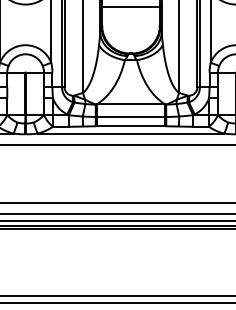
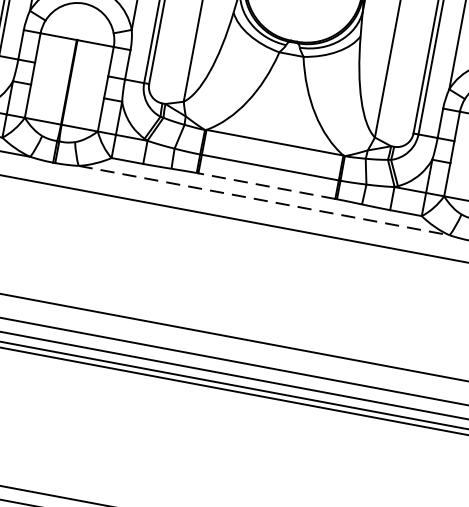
line: (130, 126) -> (265, 186), solid -> dashed
line: (131, 133) -> (265, 200), solid -> dashed

